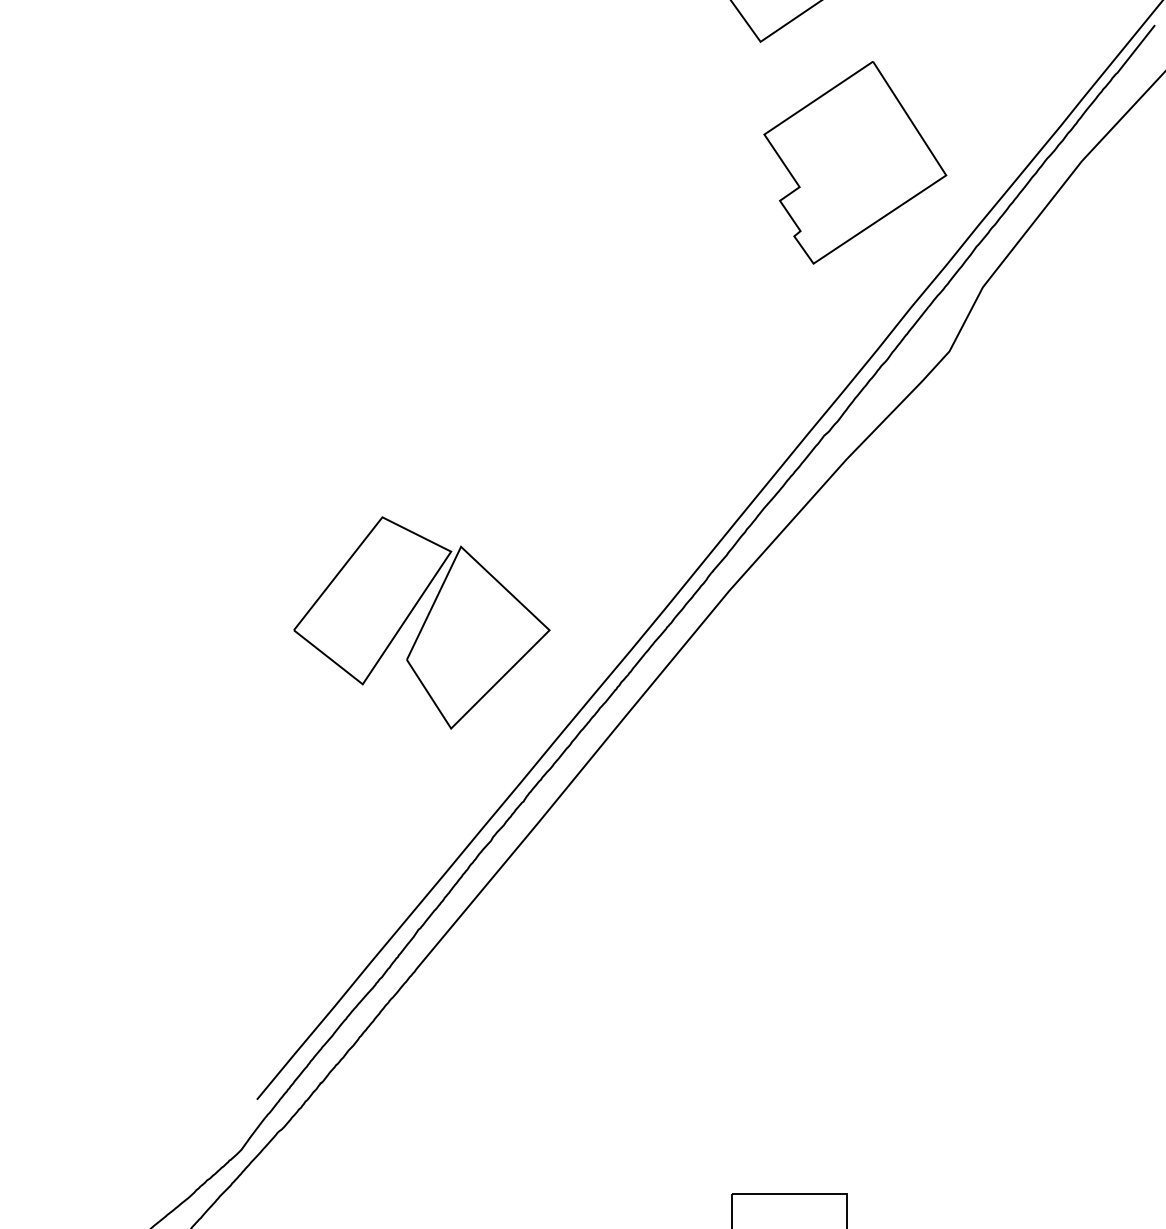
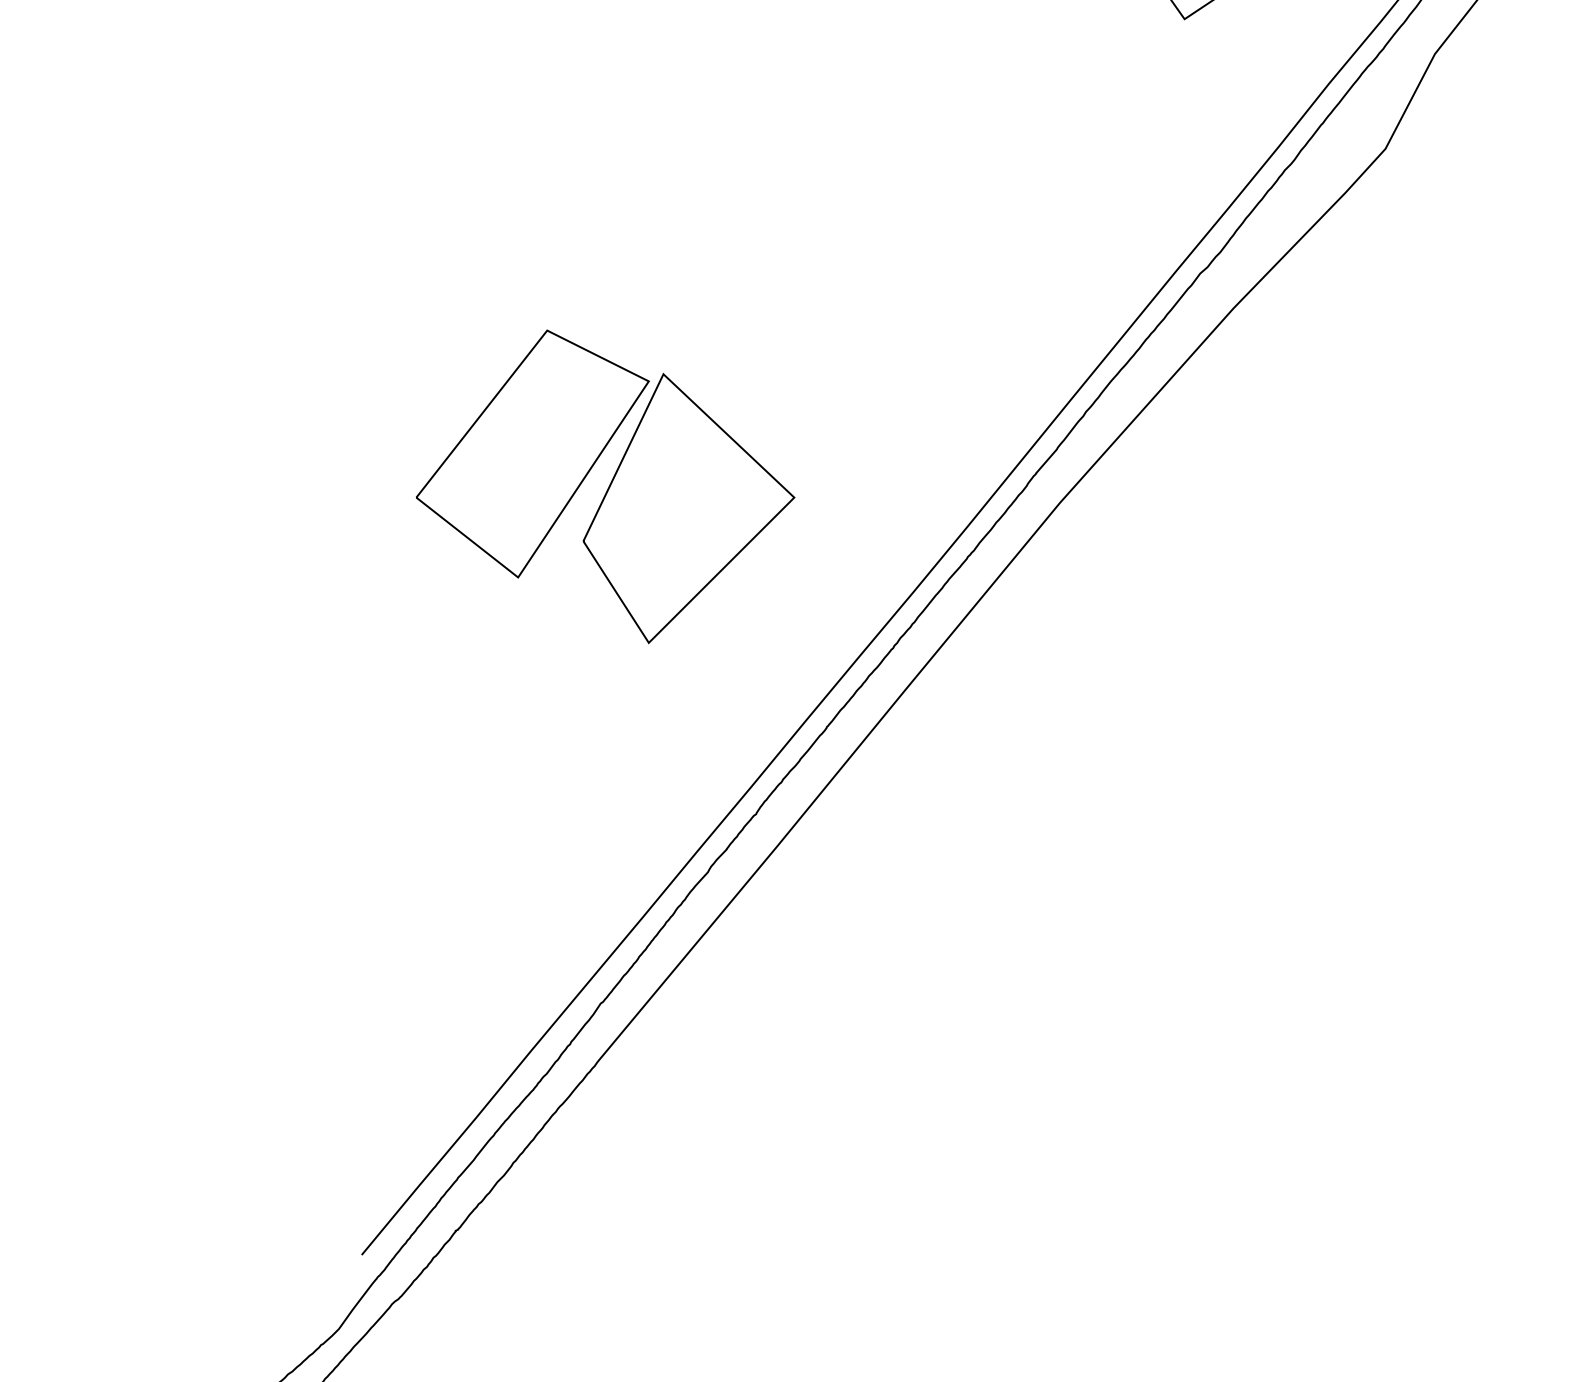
part: (421, 622) -> (604, 486), moved

